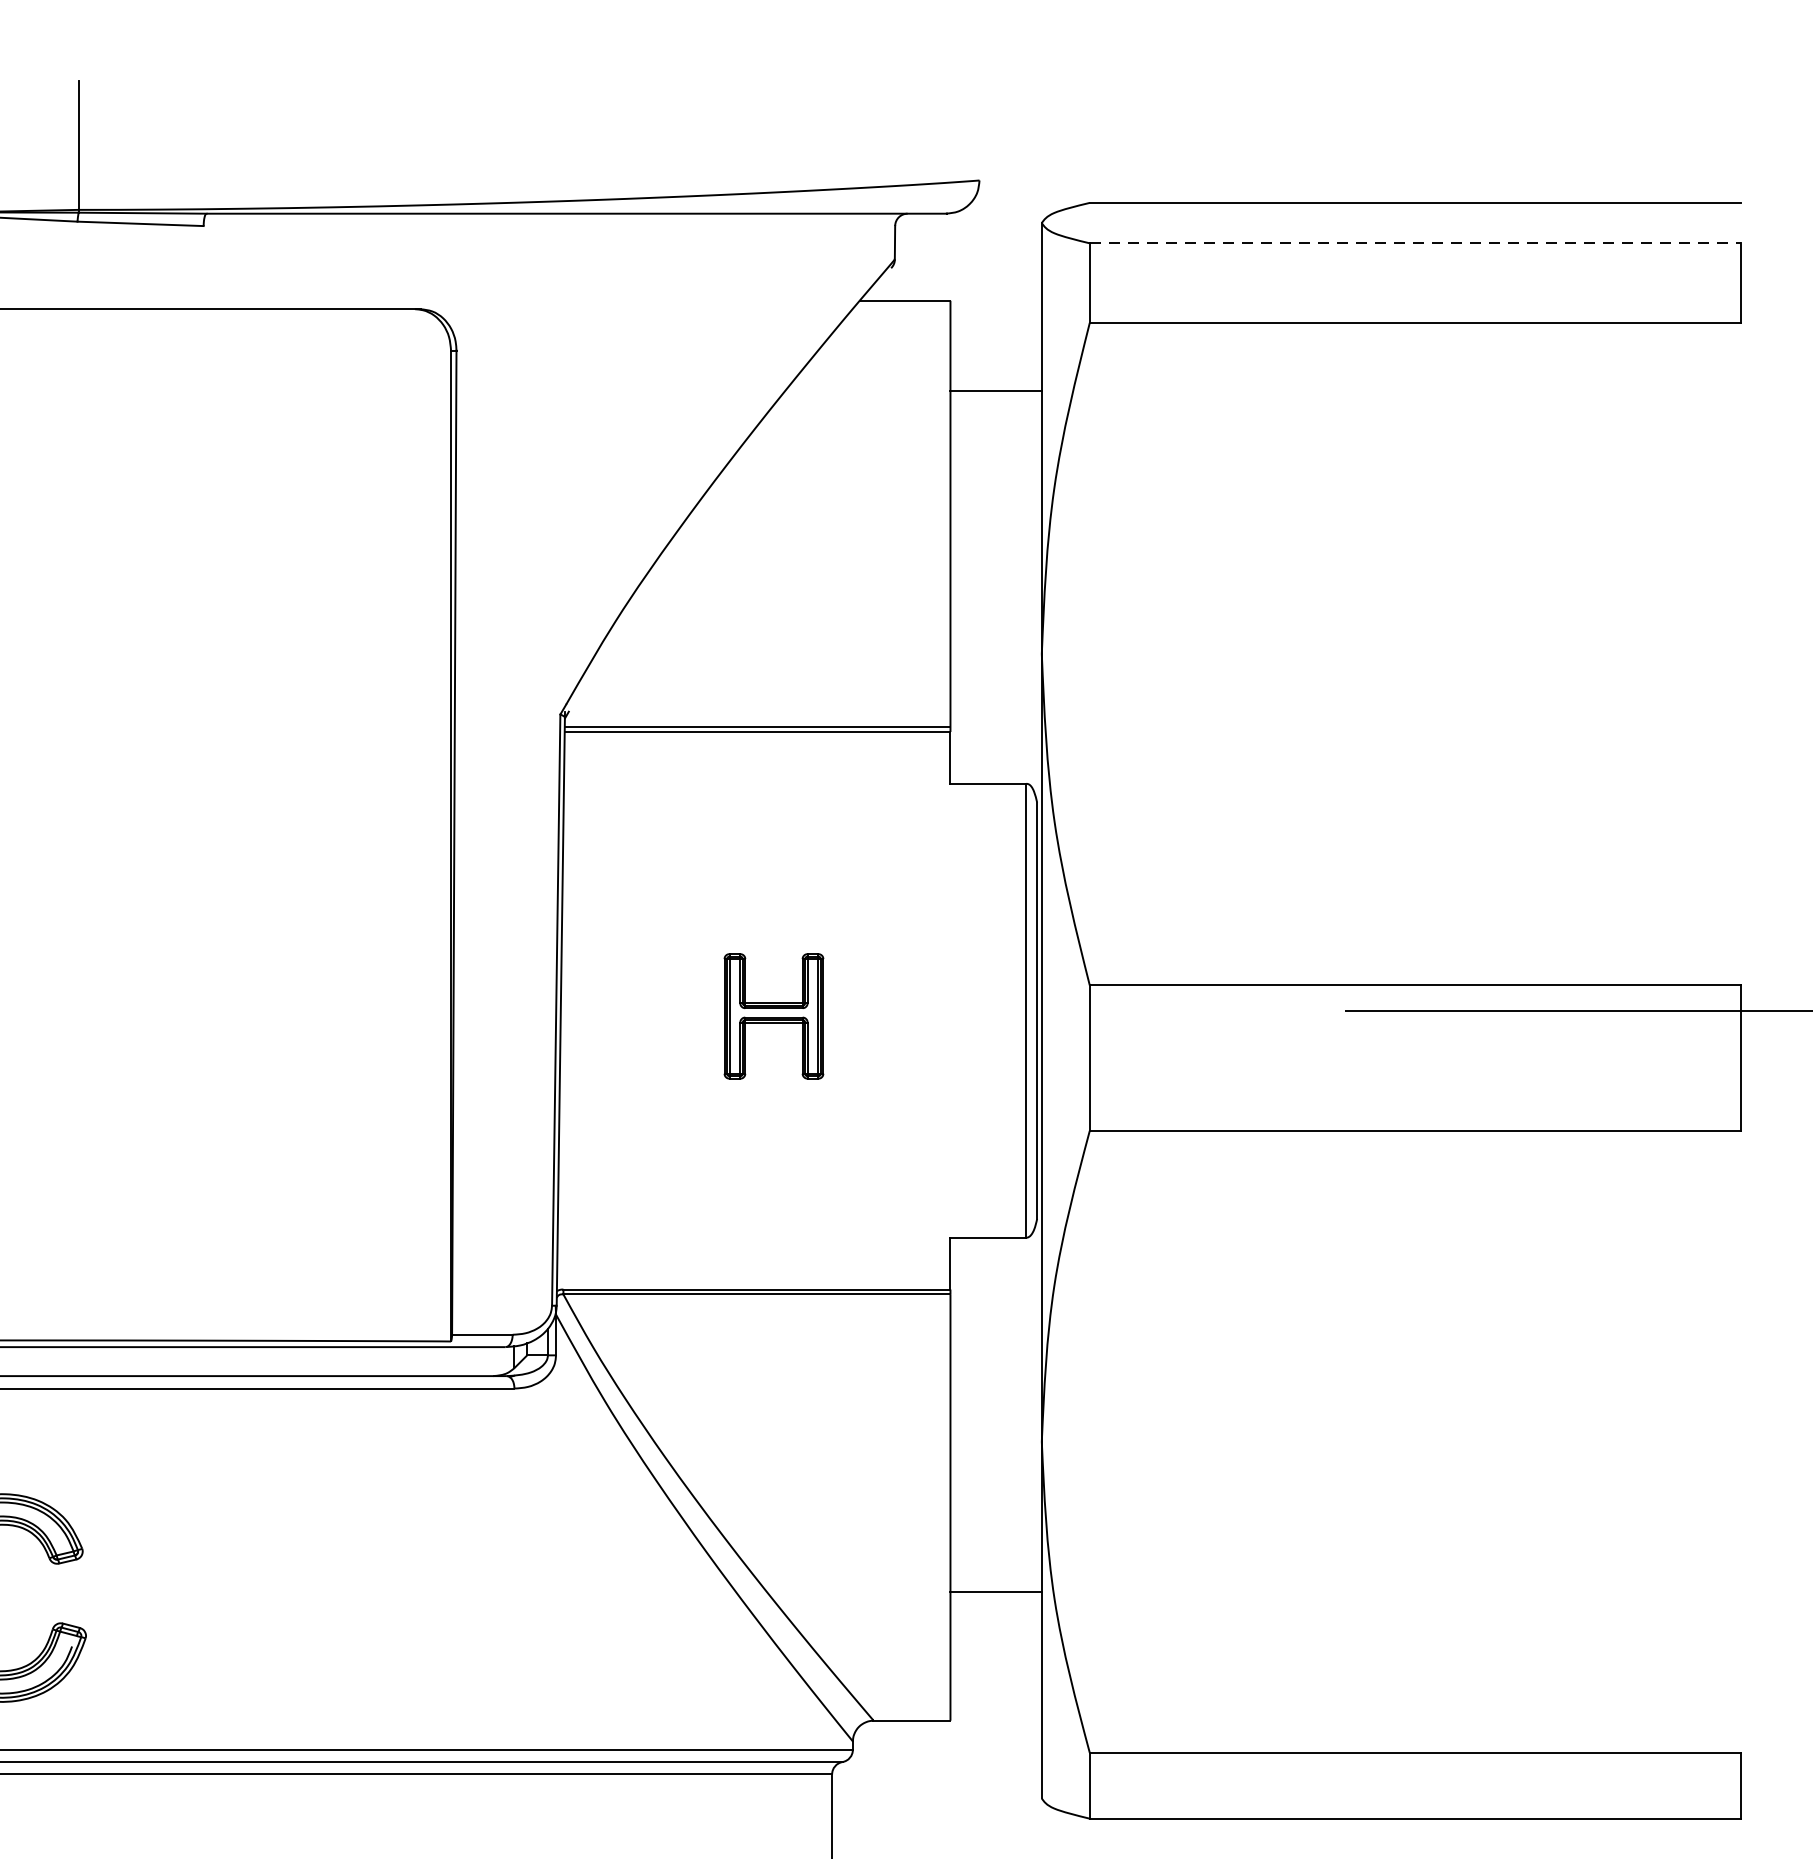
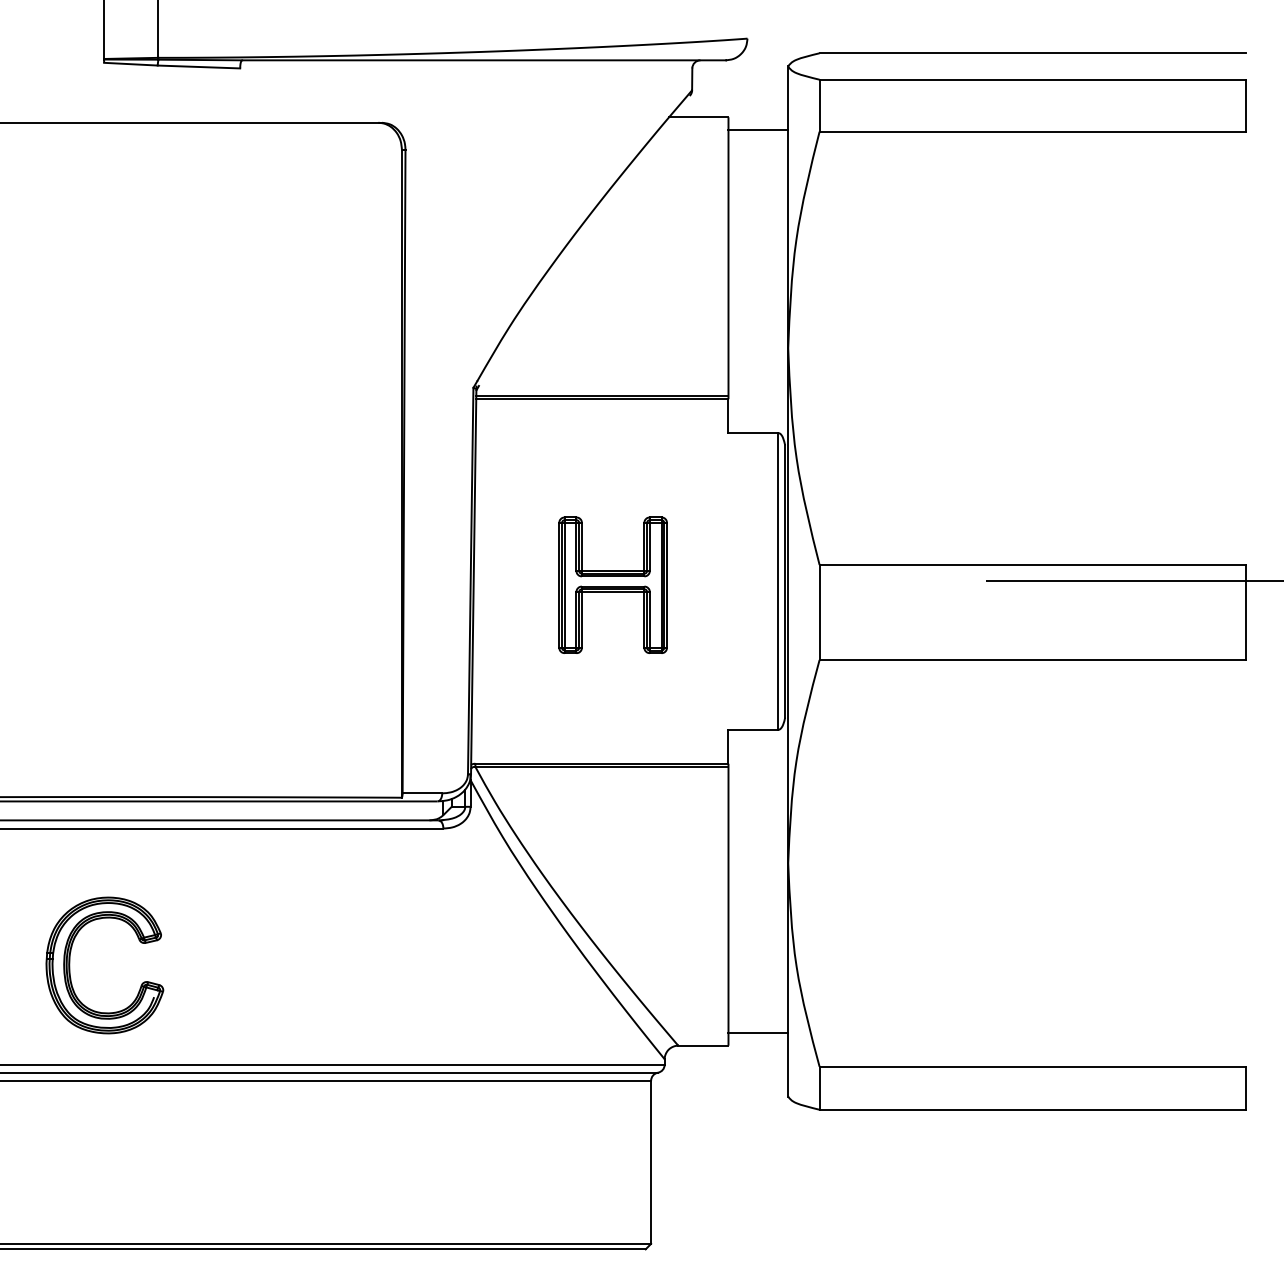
line: (1415, 242) -> (1032, 79), dashed -> solid
line: (996, 391) -> (758, 130), moved
part: (773, 1015) -> (612, 584), size x1.67
line: (996, 1591) -> (758, 1032), moved

